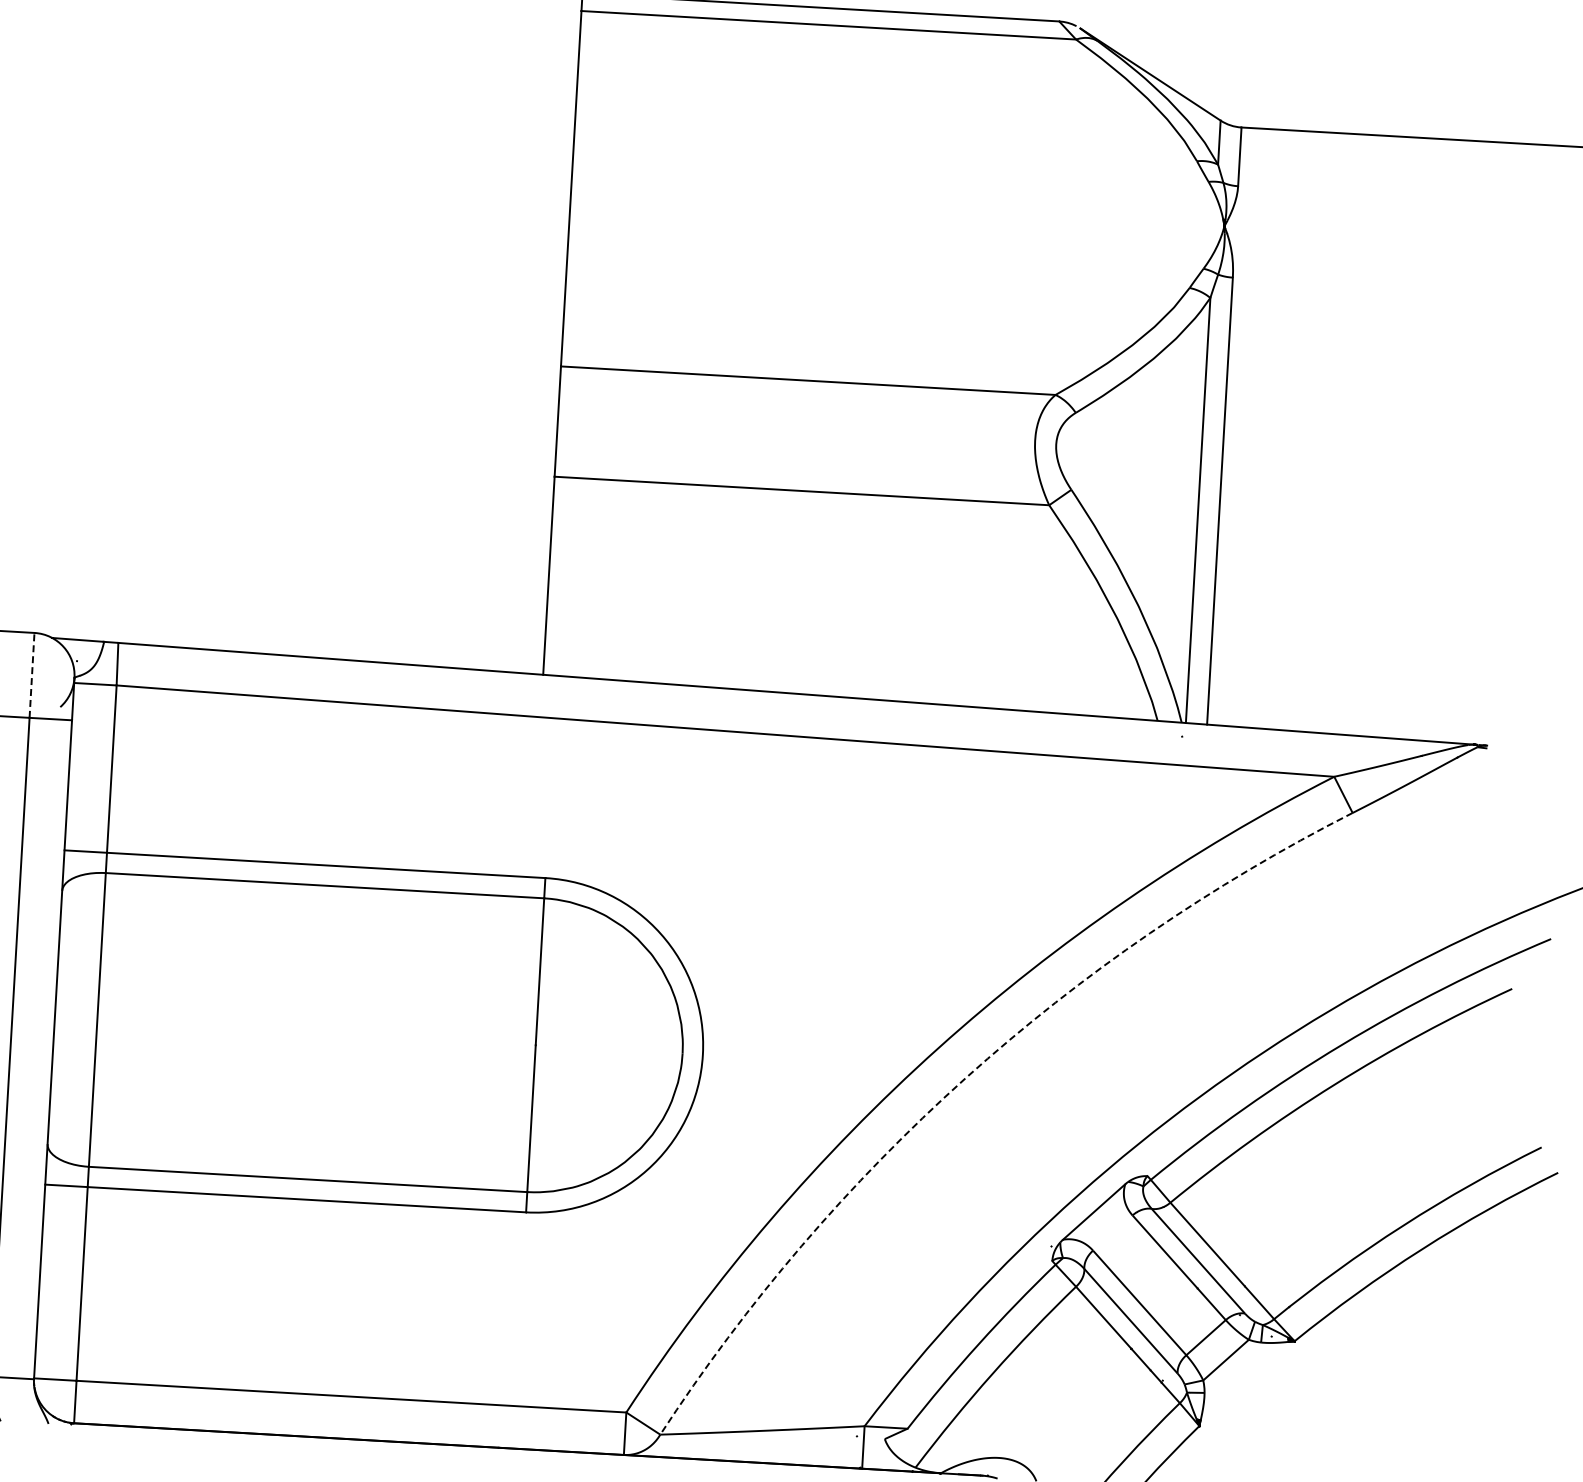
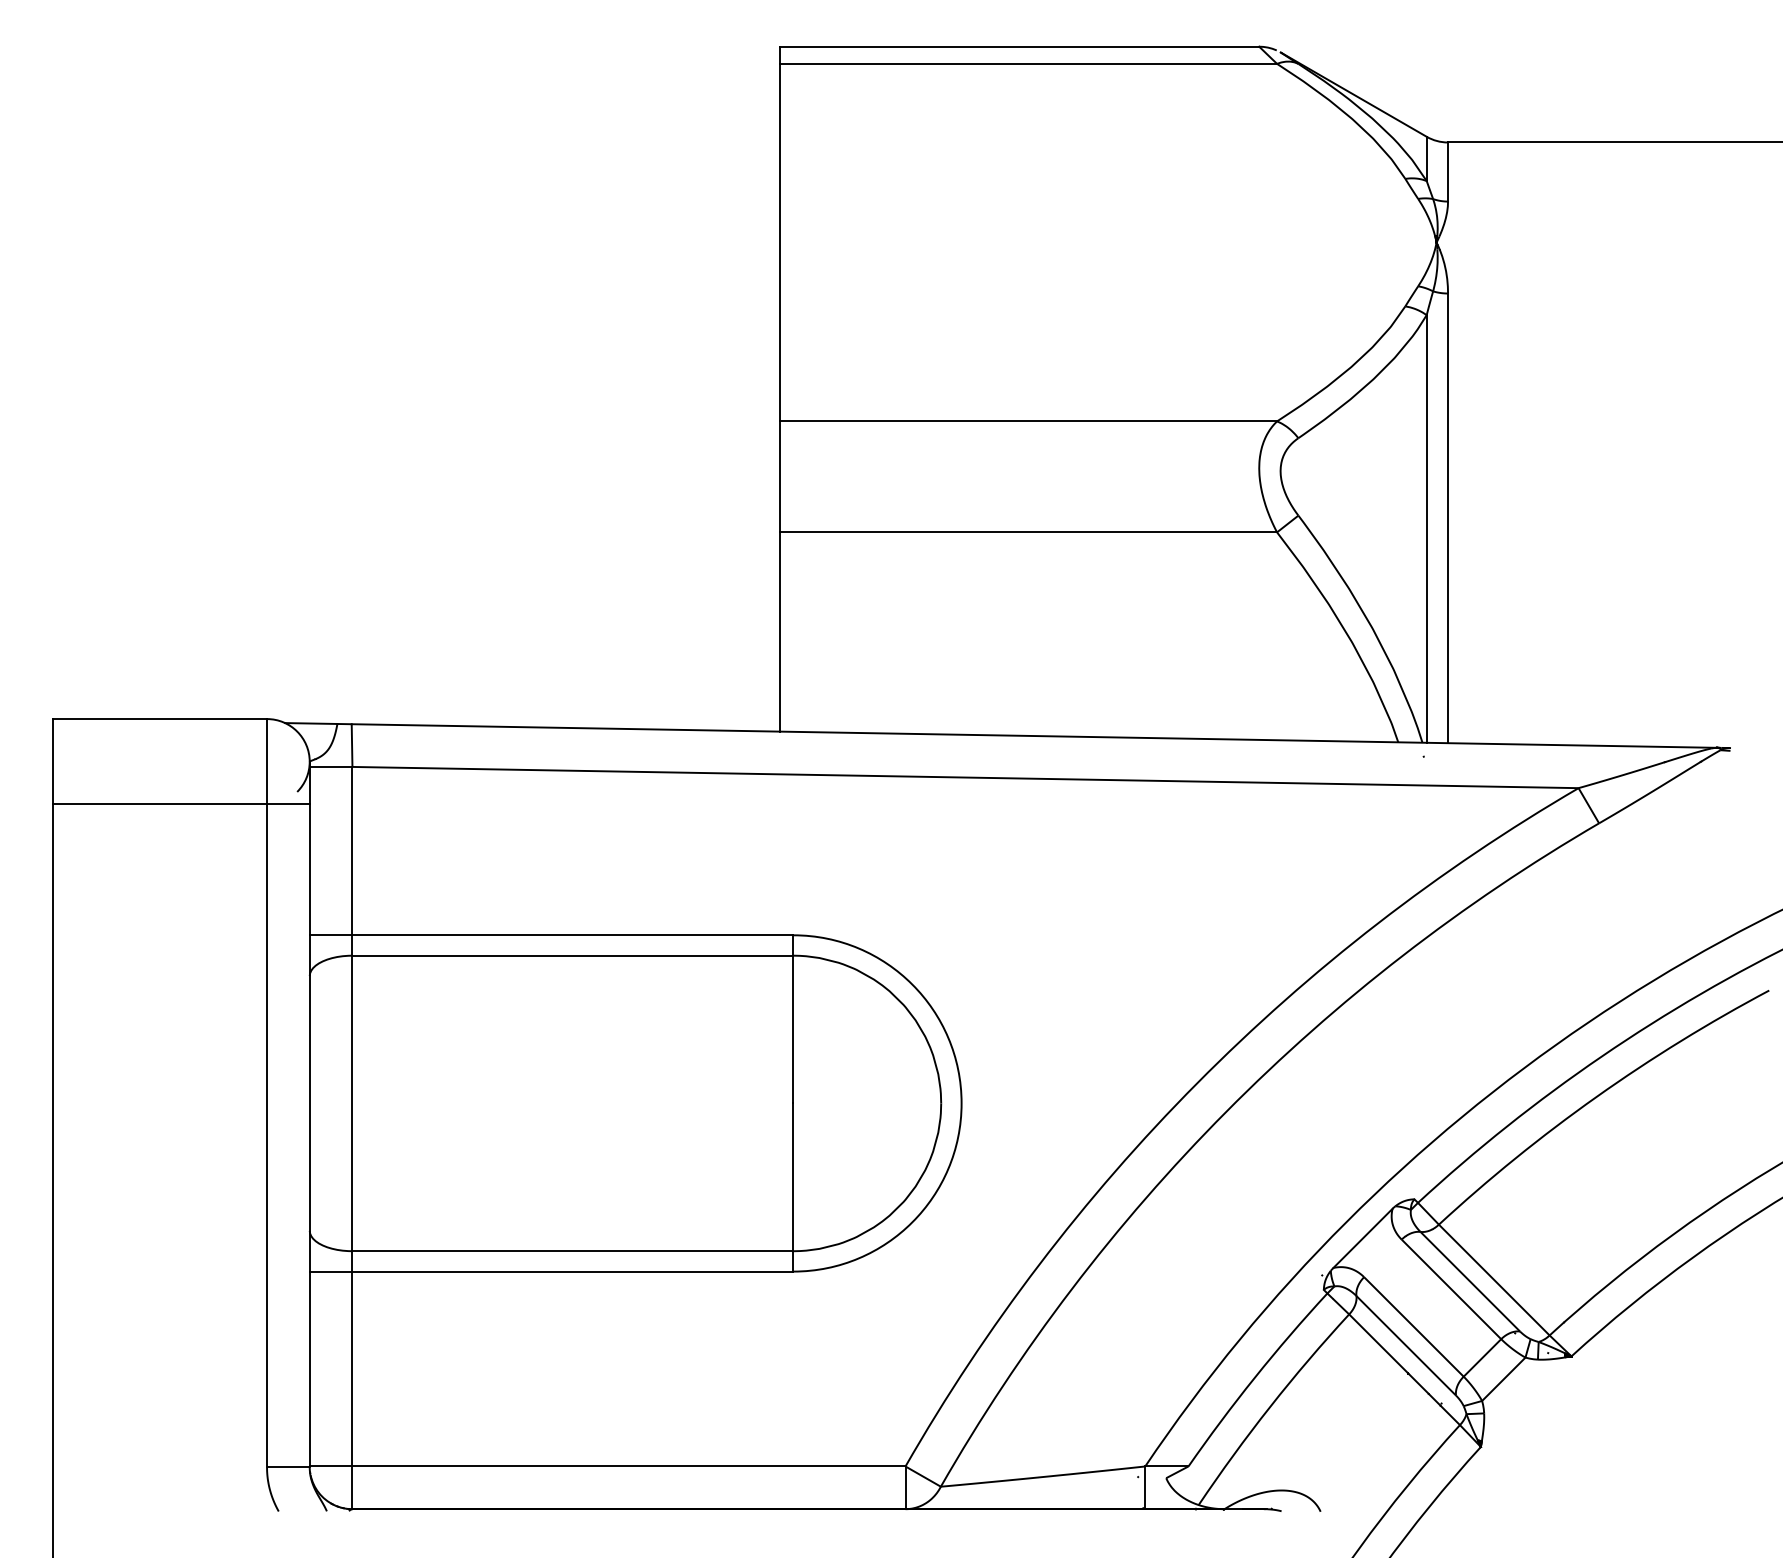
line: (32, 675) -> (267, 761), dashed -> solid
arc: (965, 1078) -> (1226, 1111), dashed -> solid

